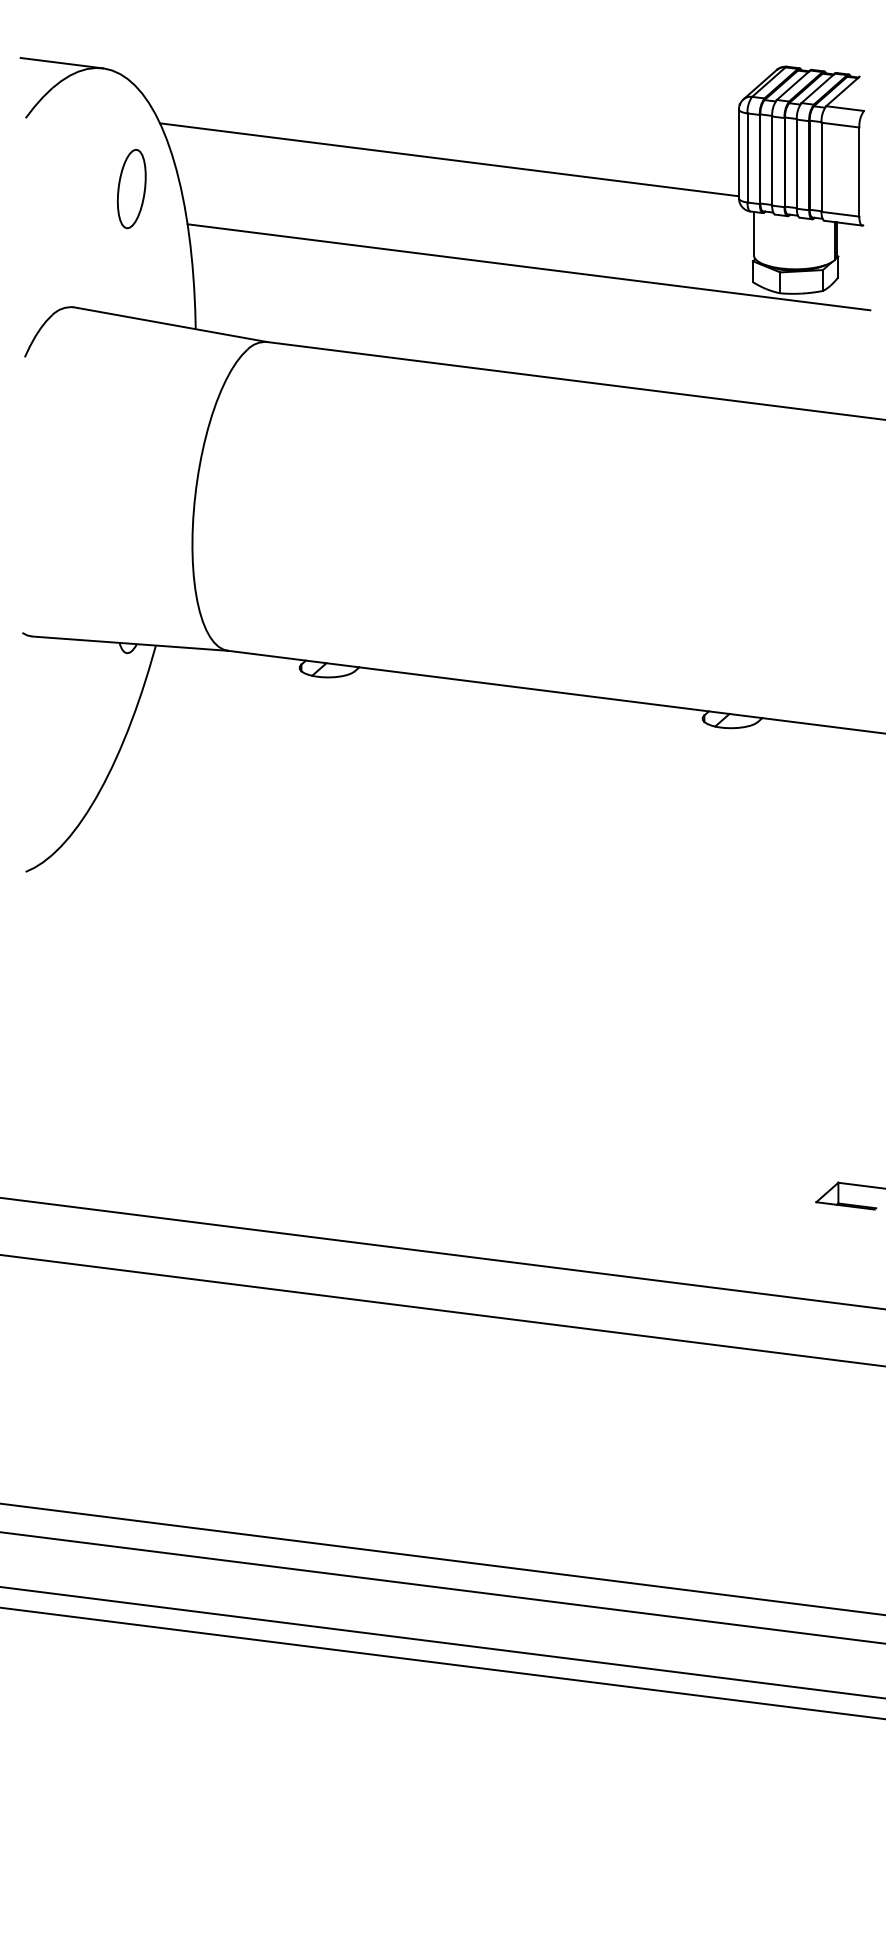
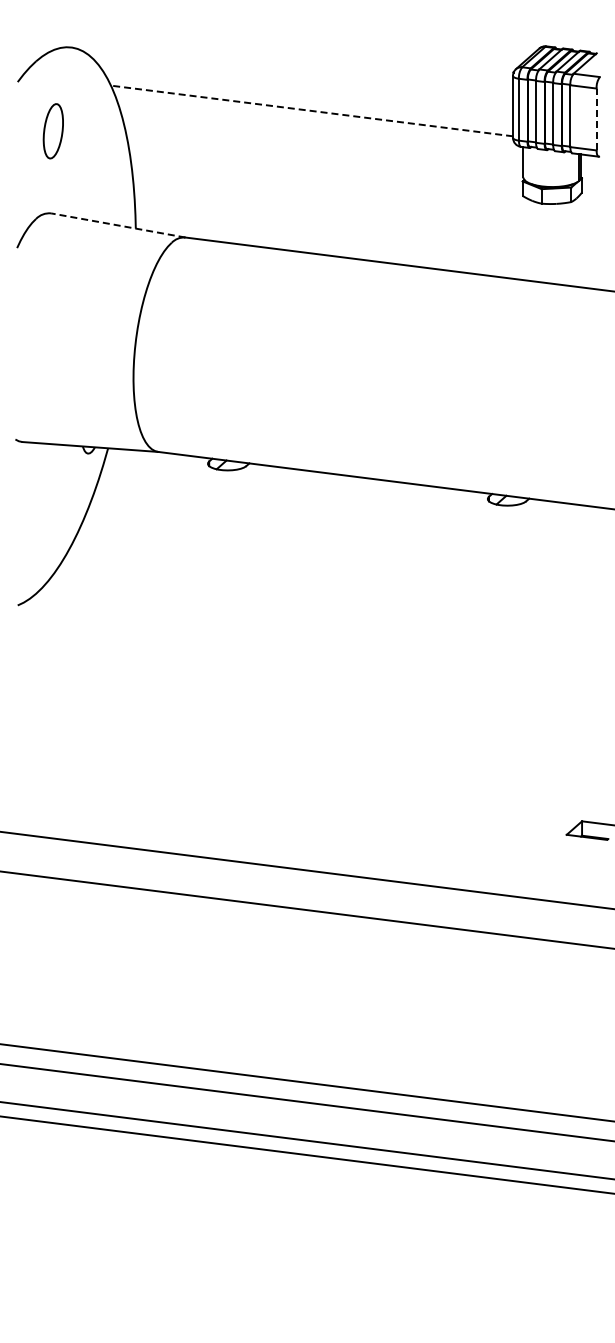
line: (61, 62) -> (42, 43), removed
line: (450, 159) -> (312, 110), solid -> dashed
line: (859, 172) -> (596, 119), solid -> dashed
part: (130, 189) -> (52, 131), moved
line: (529, 267) -> (367, 185), removed
line: (169, 324) -> (117, 225), solid -> dashed

